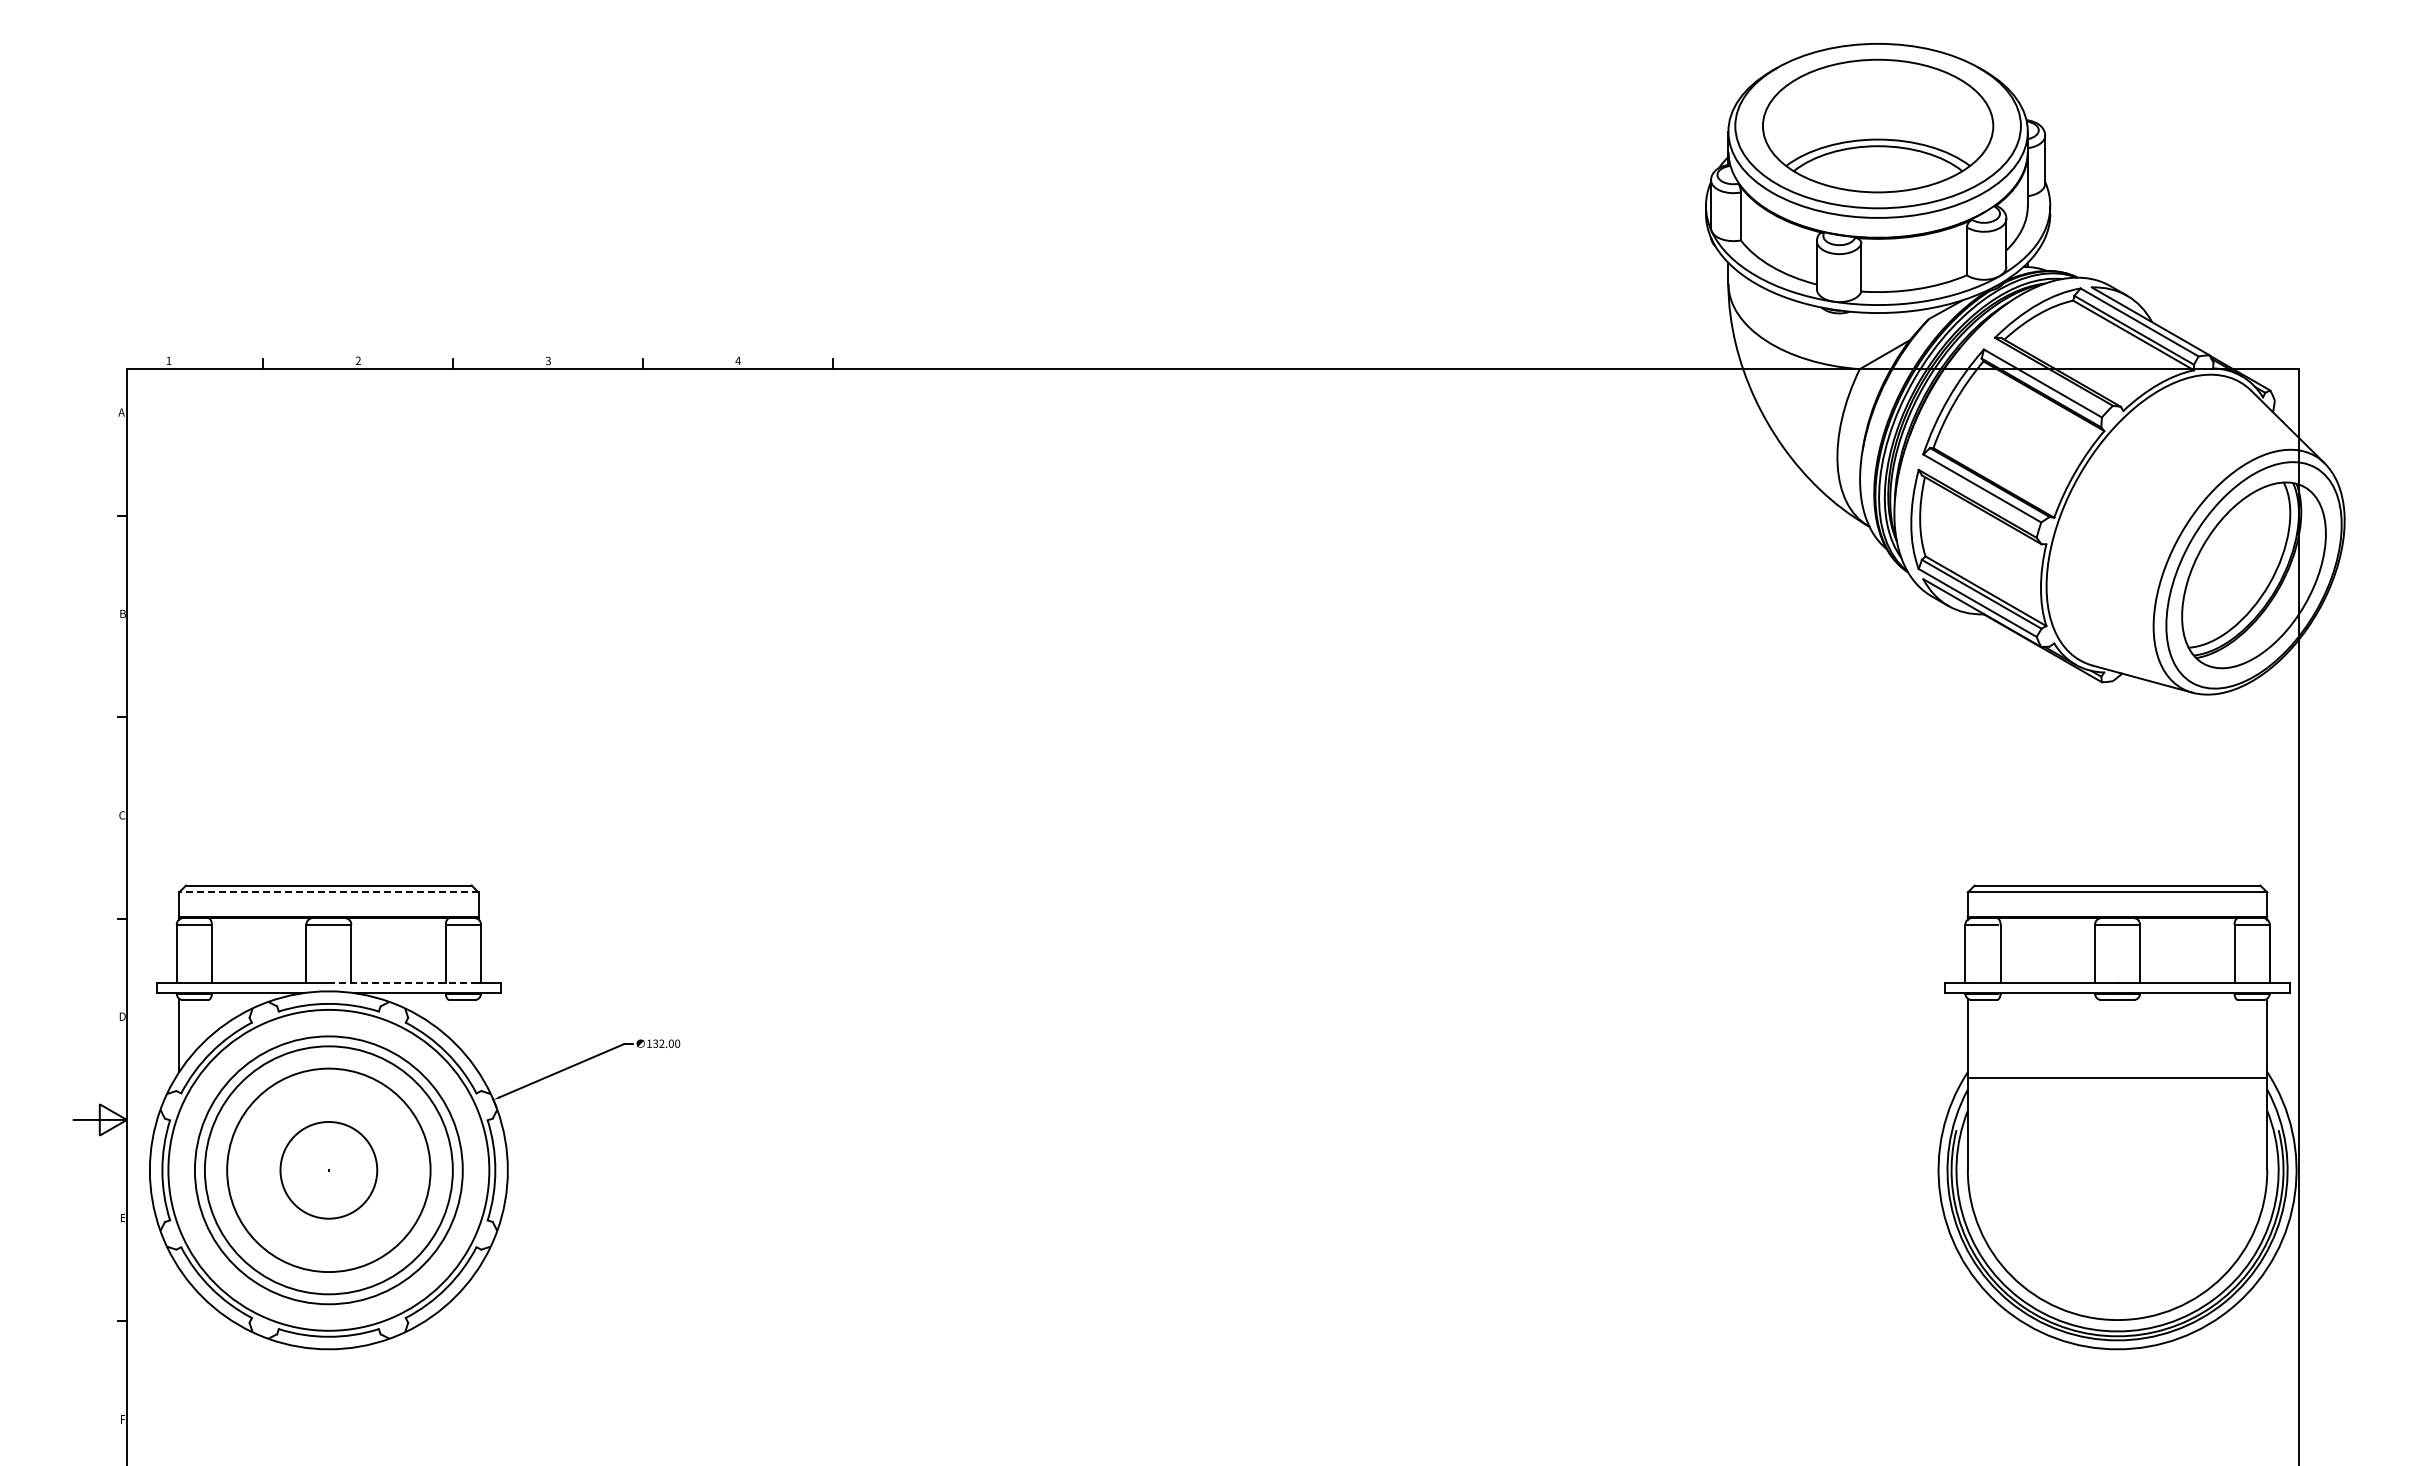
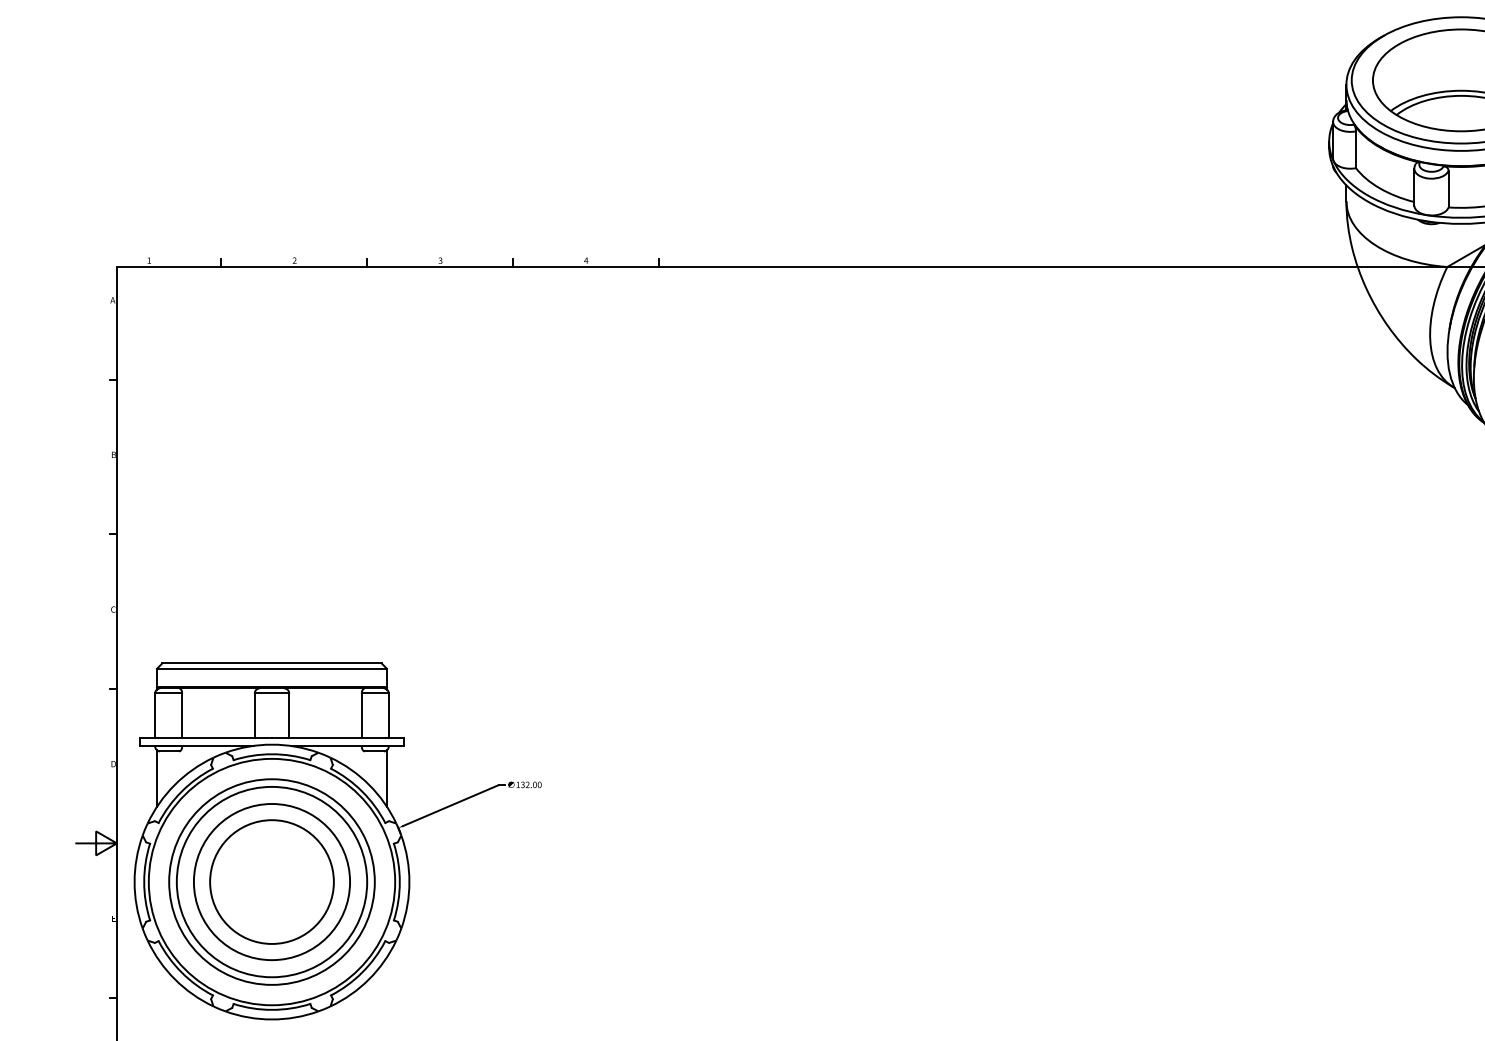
line: (328, 892) -> (271, 668), dashed -> solid
line: (403, 983) -> (329, 738), dashed -> solid
line: (478, 1035) -> (386, 778), added
circle: (328, 1169) -> (271, 881), size x1.67

